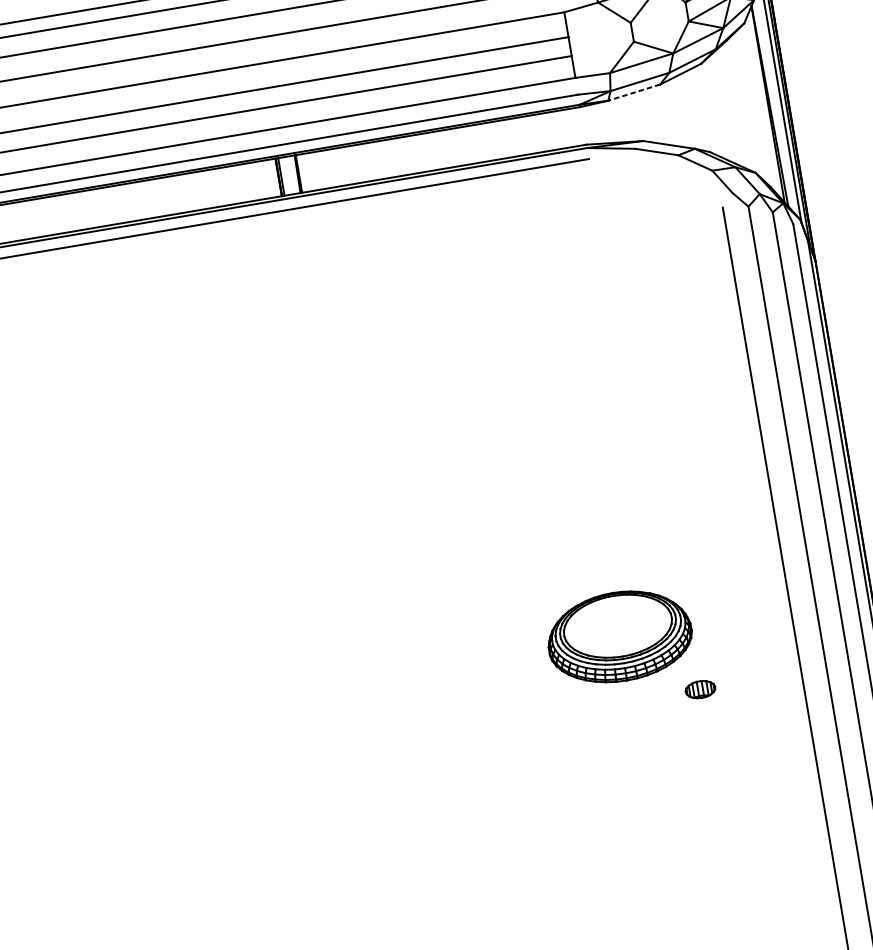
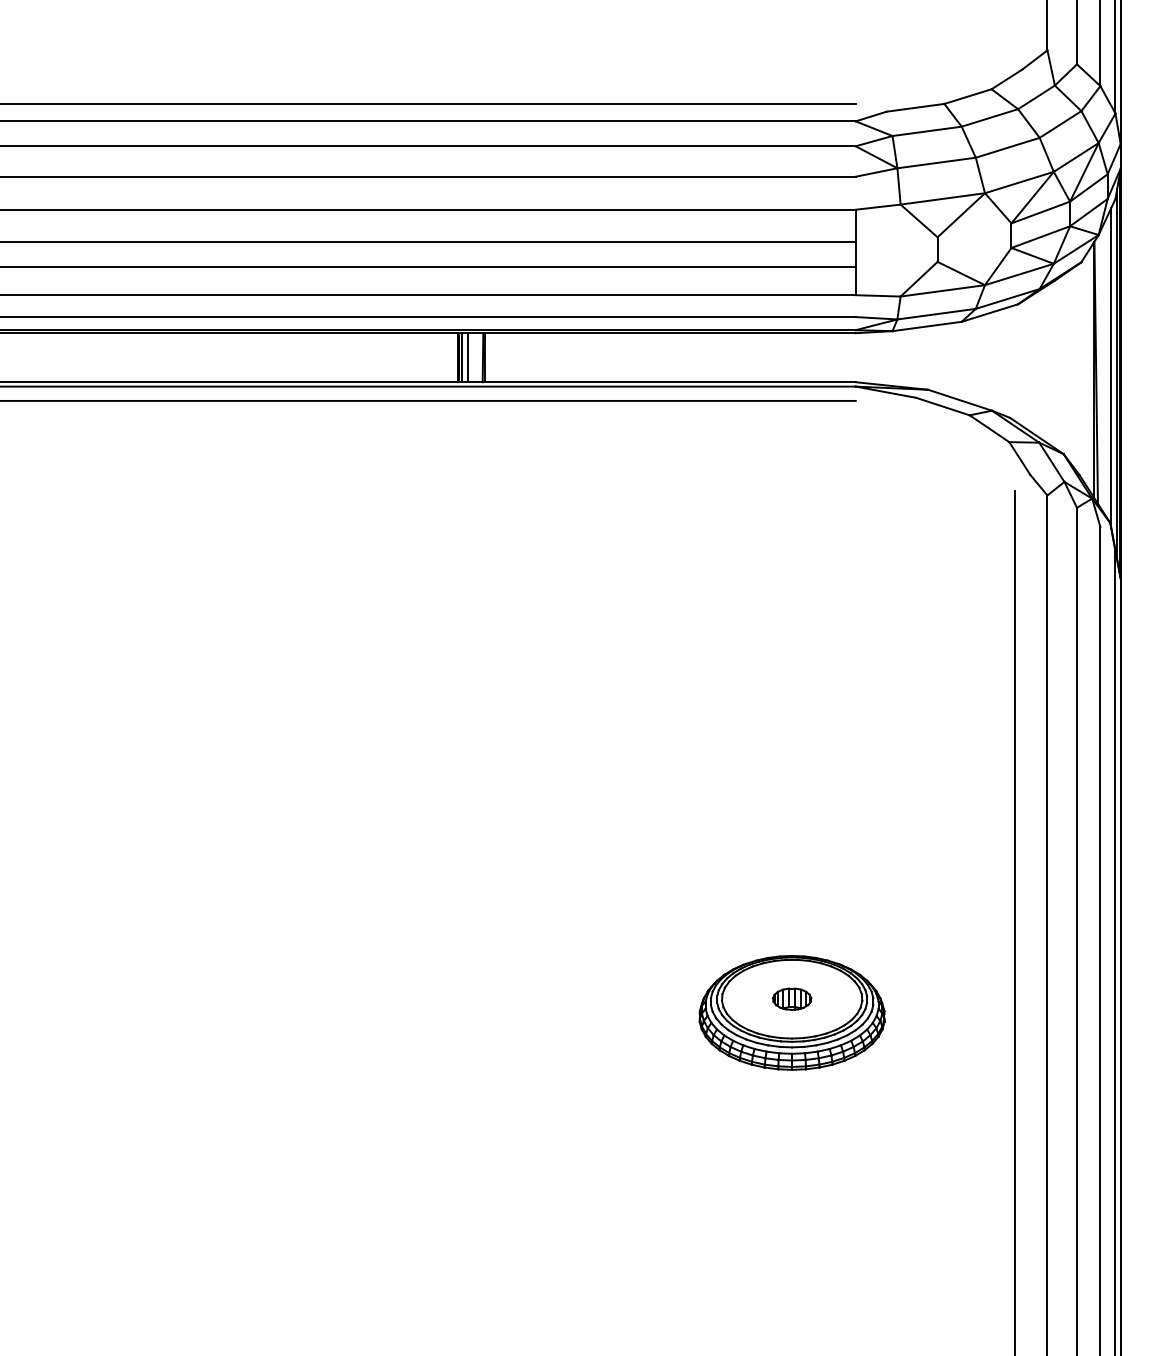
line: (634, 92) -> (927, 326), dashed -> solid
line: (285, 176) -> (467, 357), added
part: (700, 689) -> (792, 998), moved

